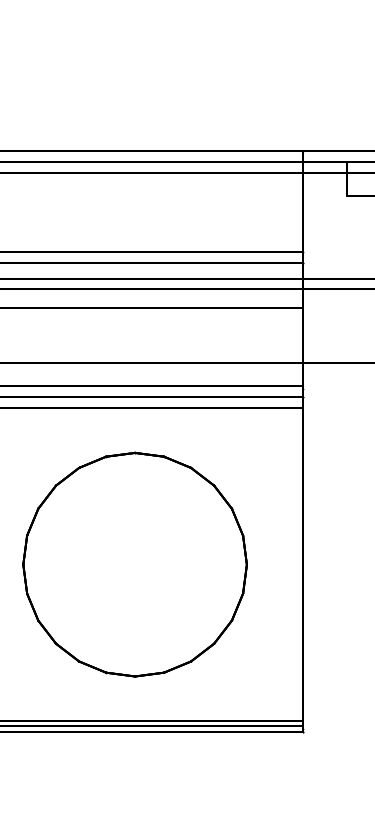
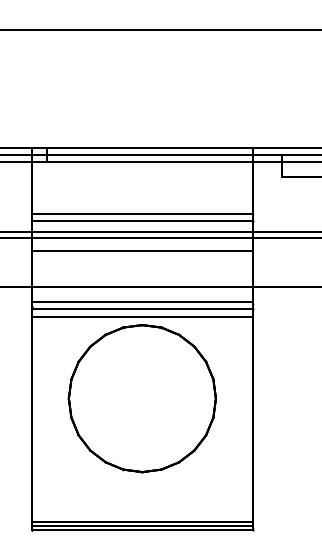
part: (133, 564) -> (141, 398), moved

